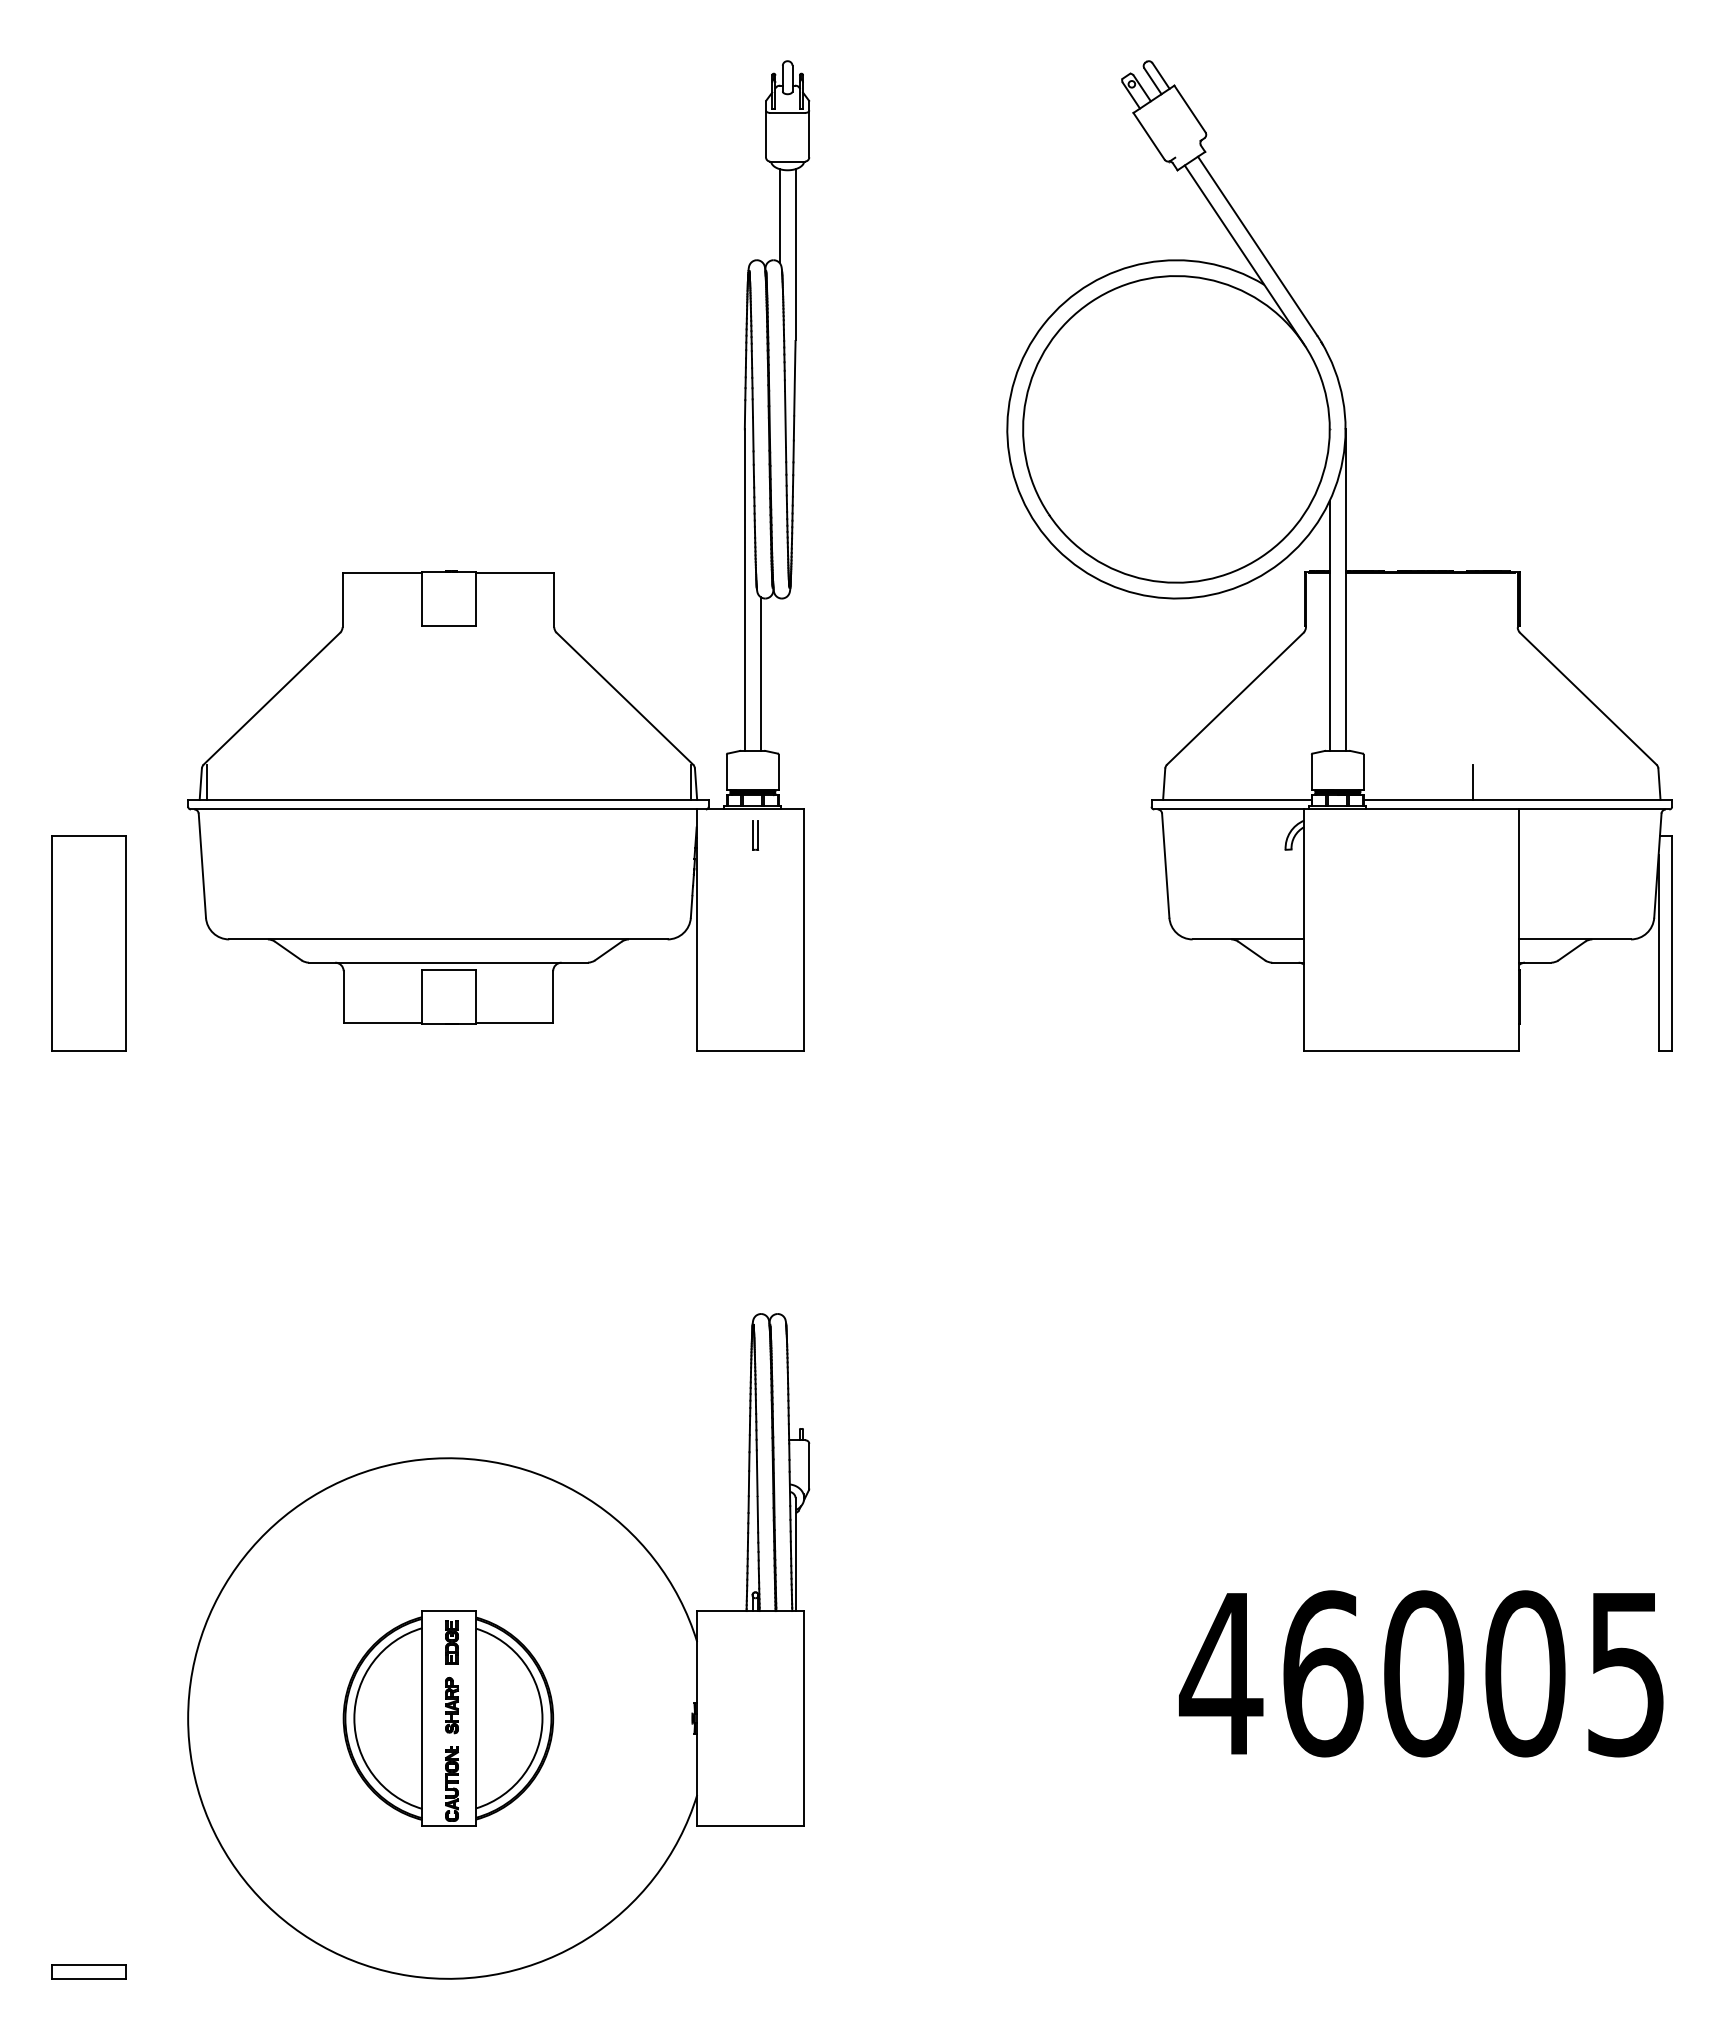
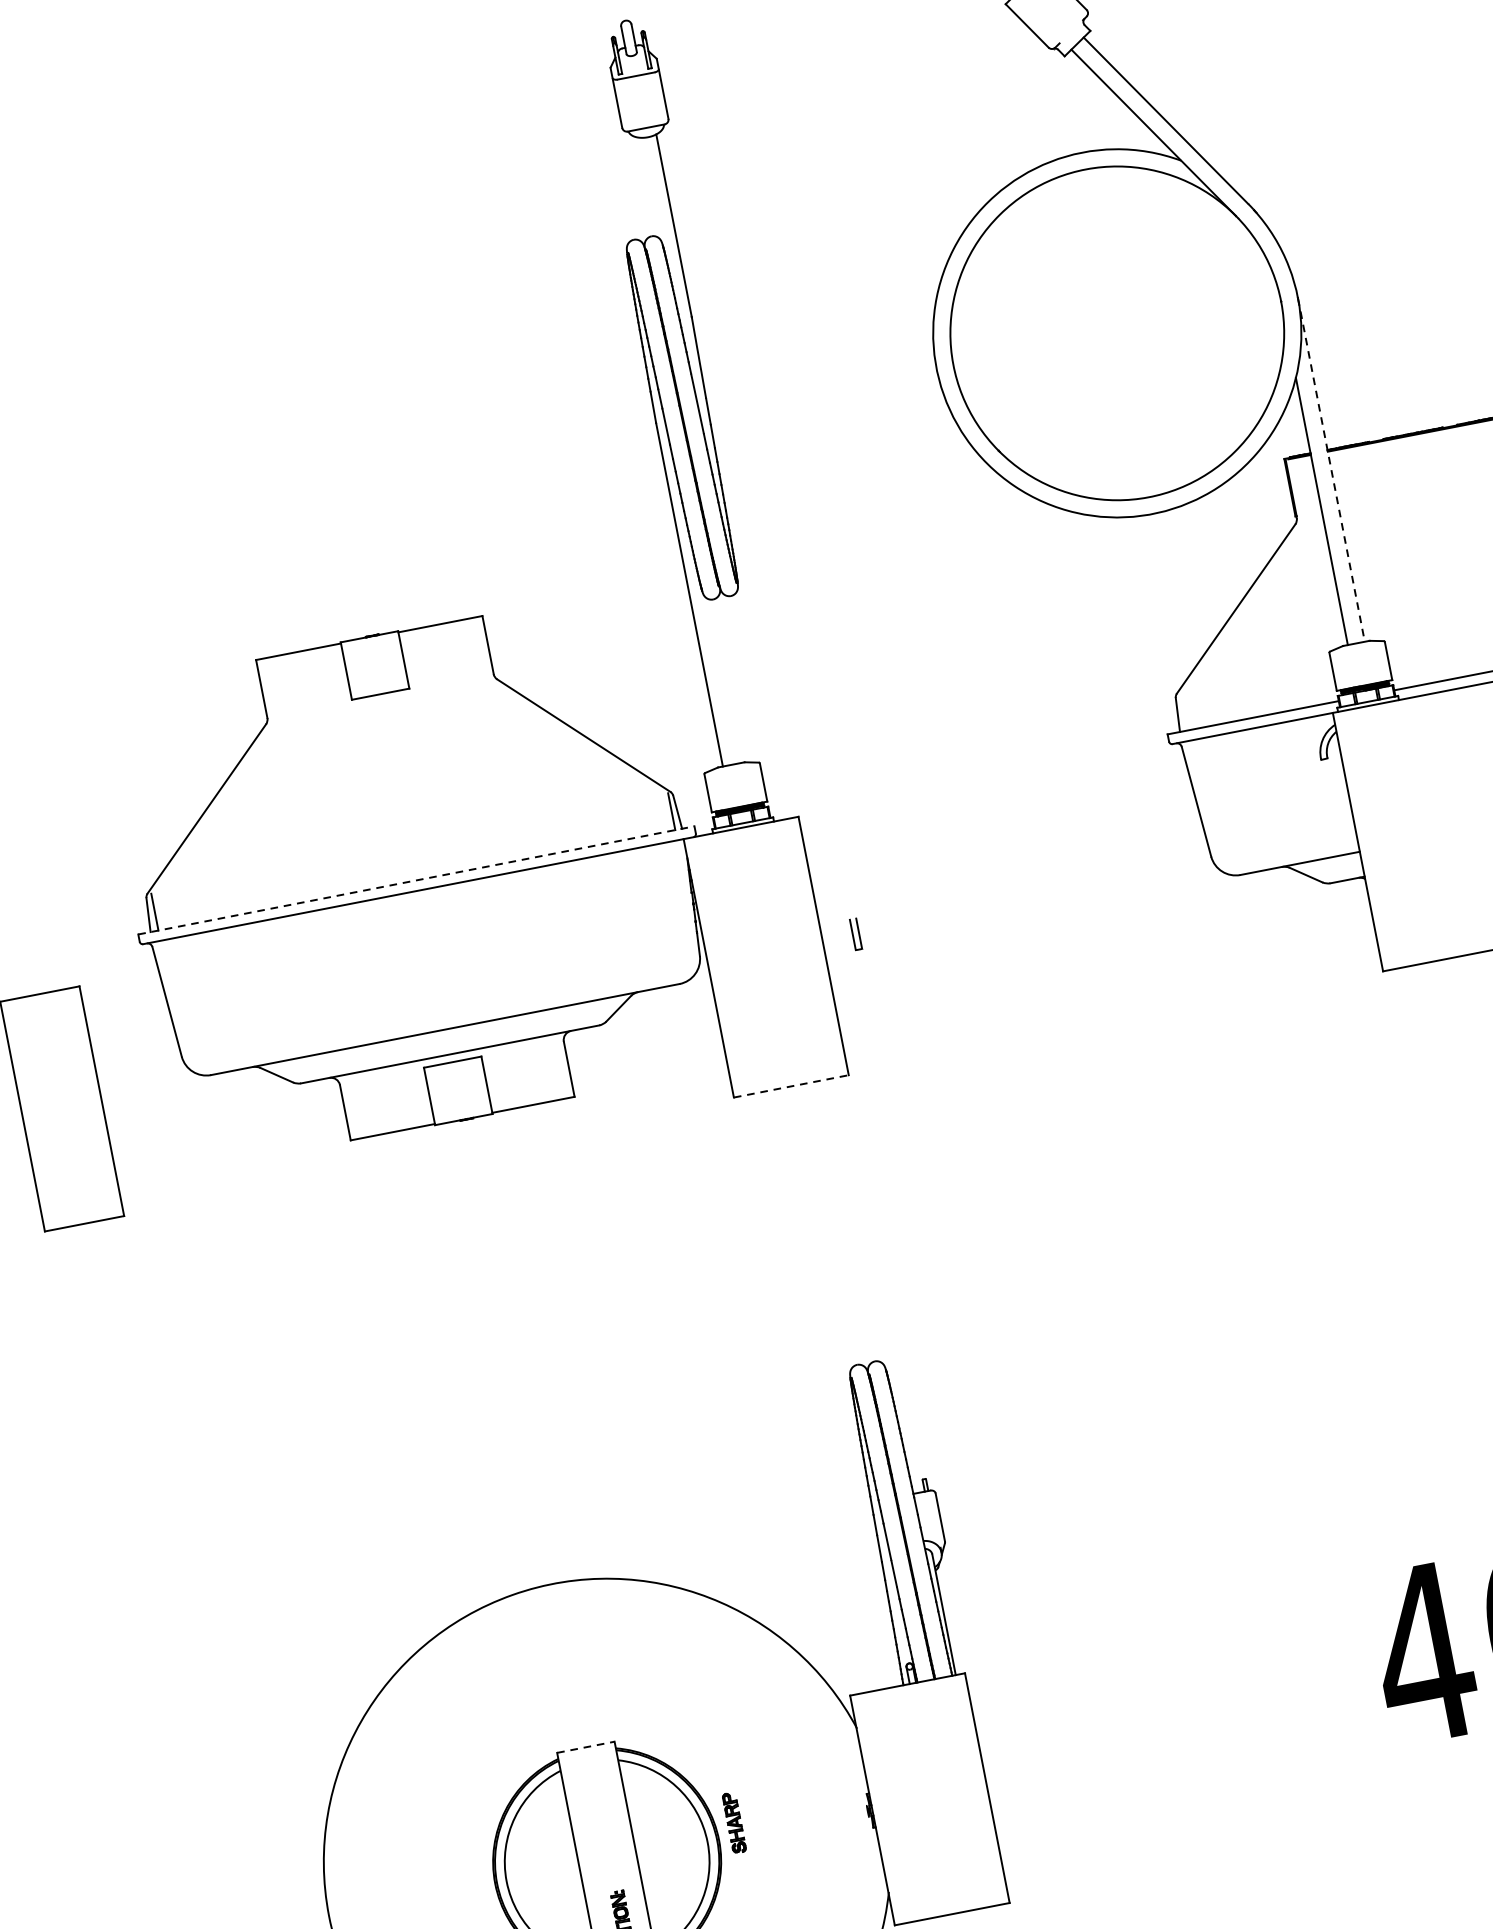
line: (779, 216) -> (648, 188), removed
line: (1345, 590) -> (1331, 470), solid -> dashed
line: (760, 673) -> (723, 680), removed
line: (448, 799) -> (416, 880), solid -> dashed
part: (755, 835) -> (856, 934), moved
line: (750, 1051) -> (791, 1086), solid -> dashed
line: (449, 1611) -> (586, 1747), solid -> dashed
part: (451, 1642) -> (594, 1780), removed
part: (451, 1705) -> (733, 1822), moved

